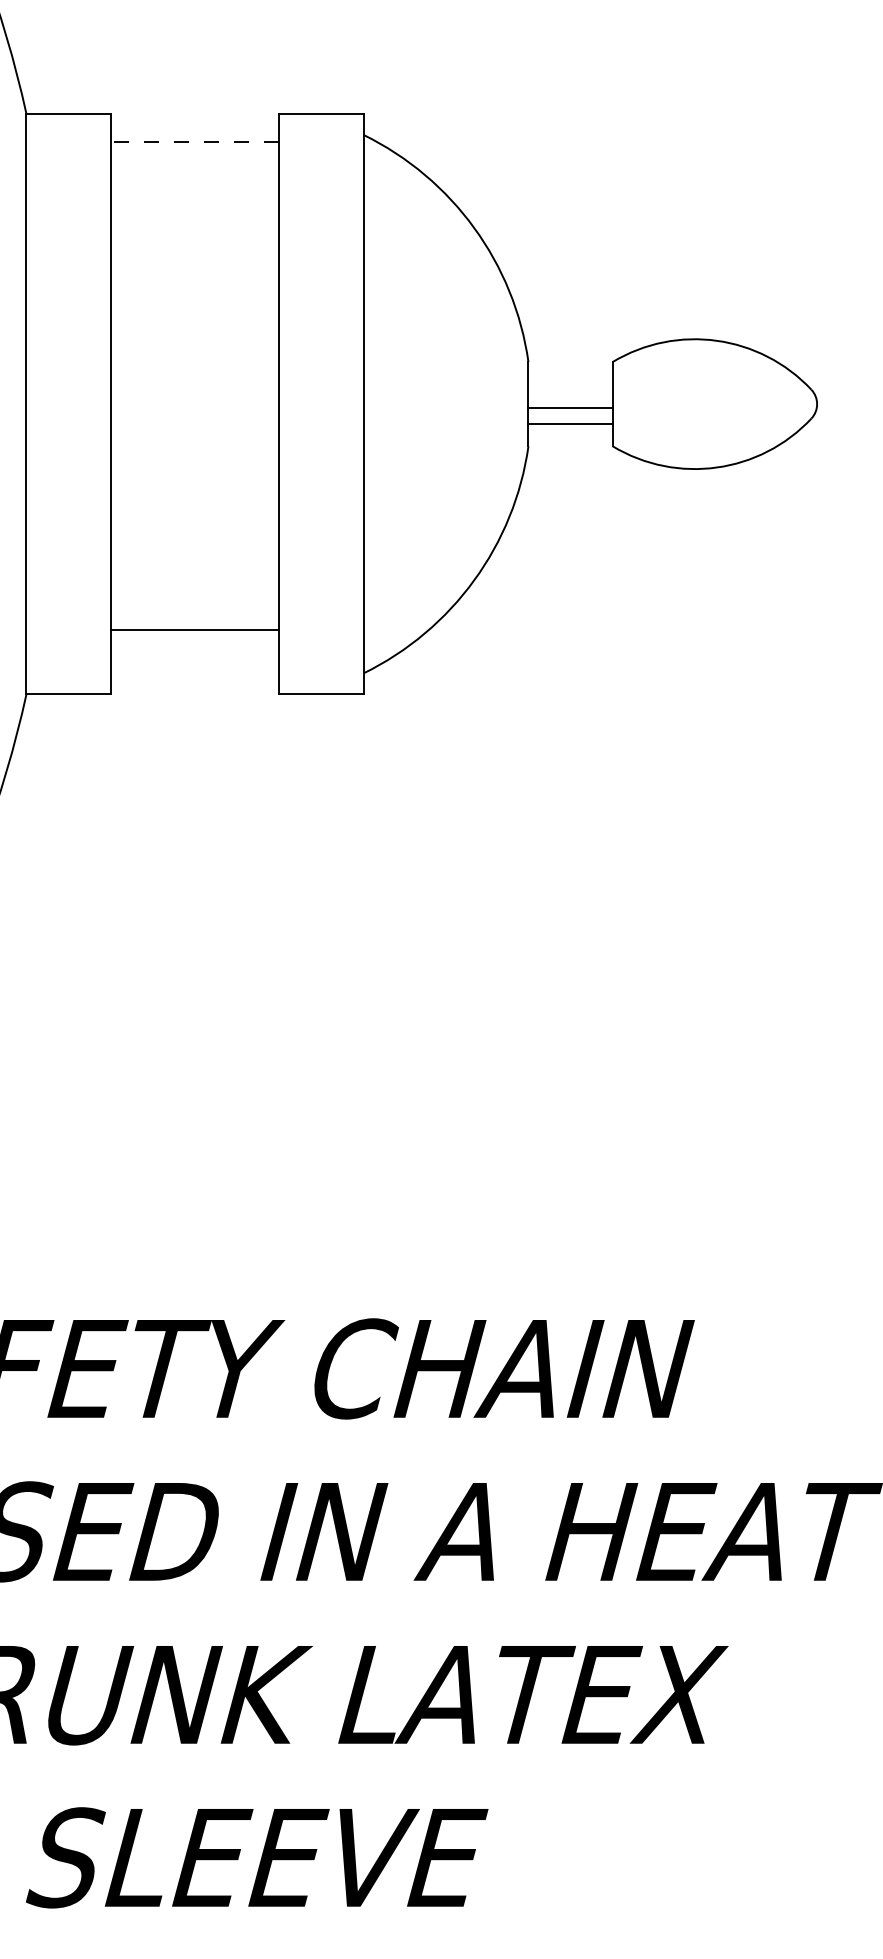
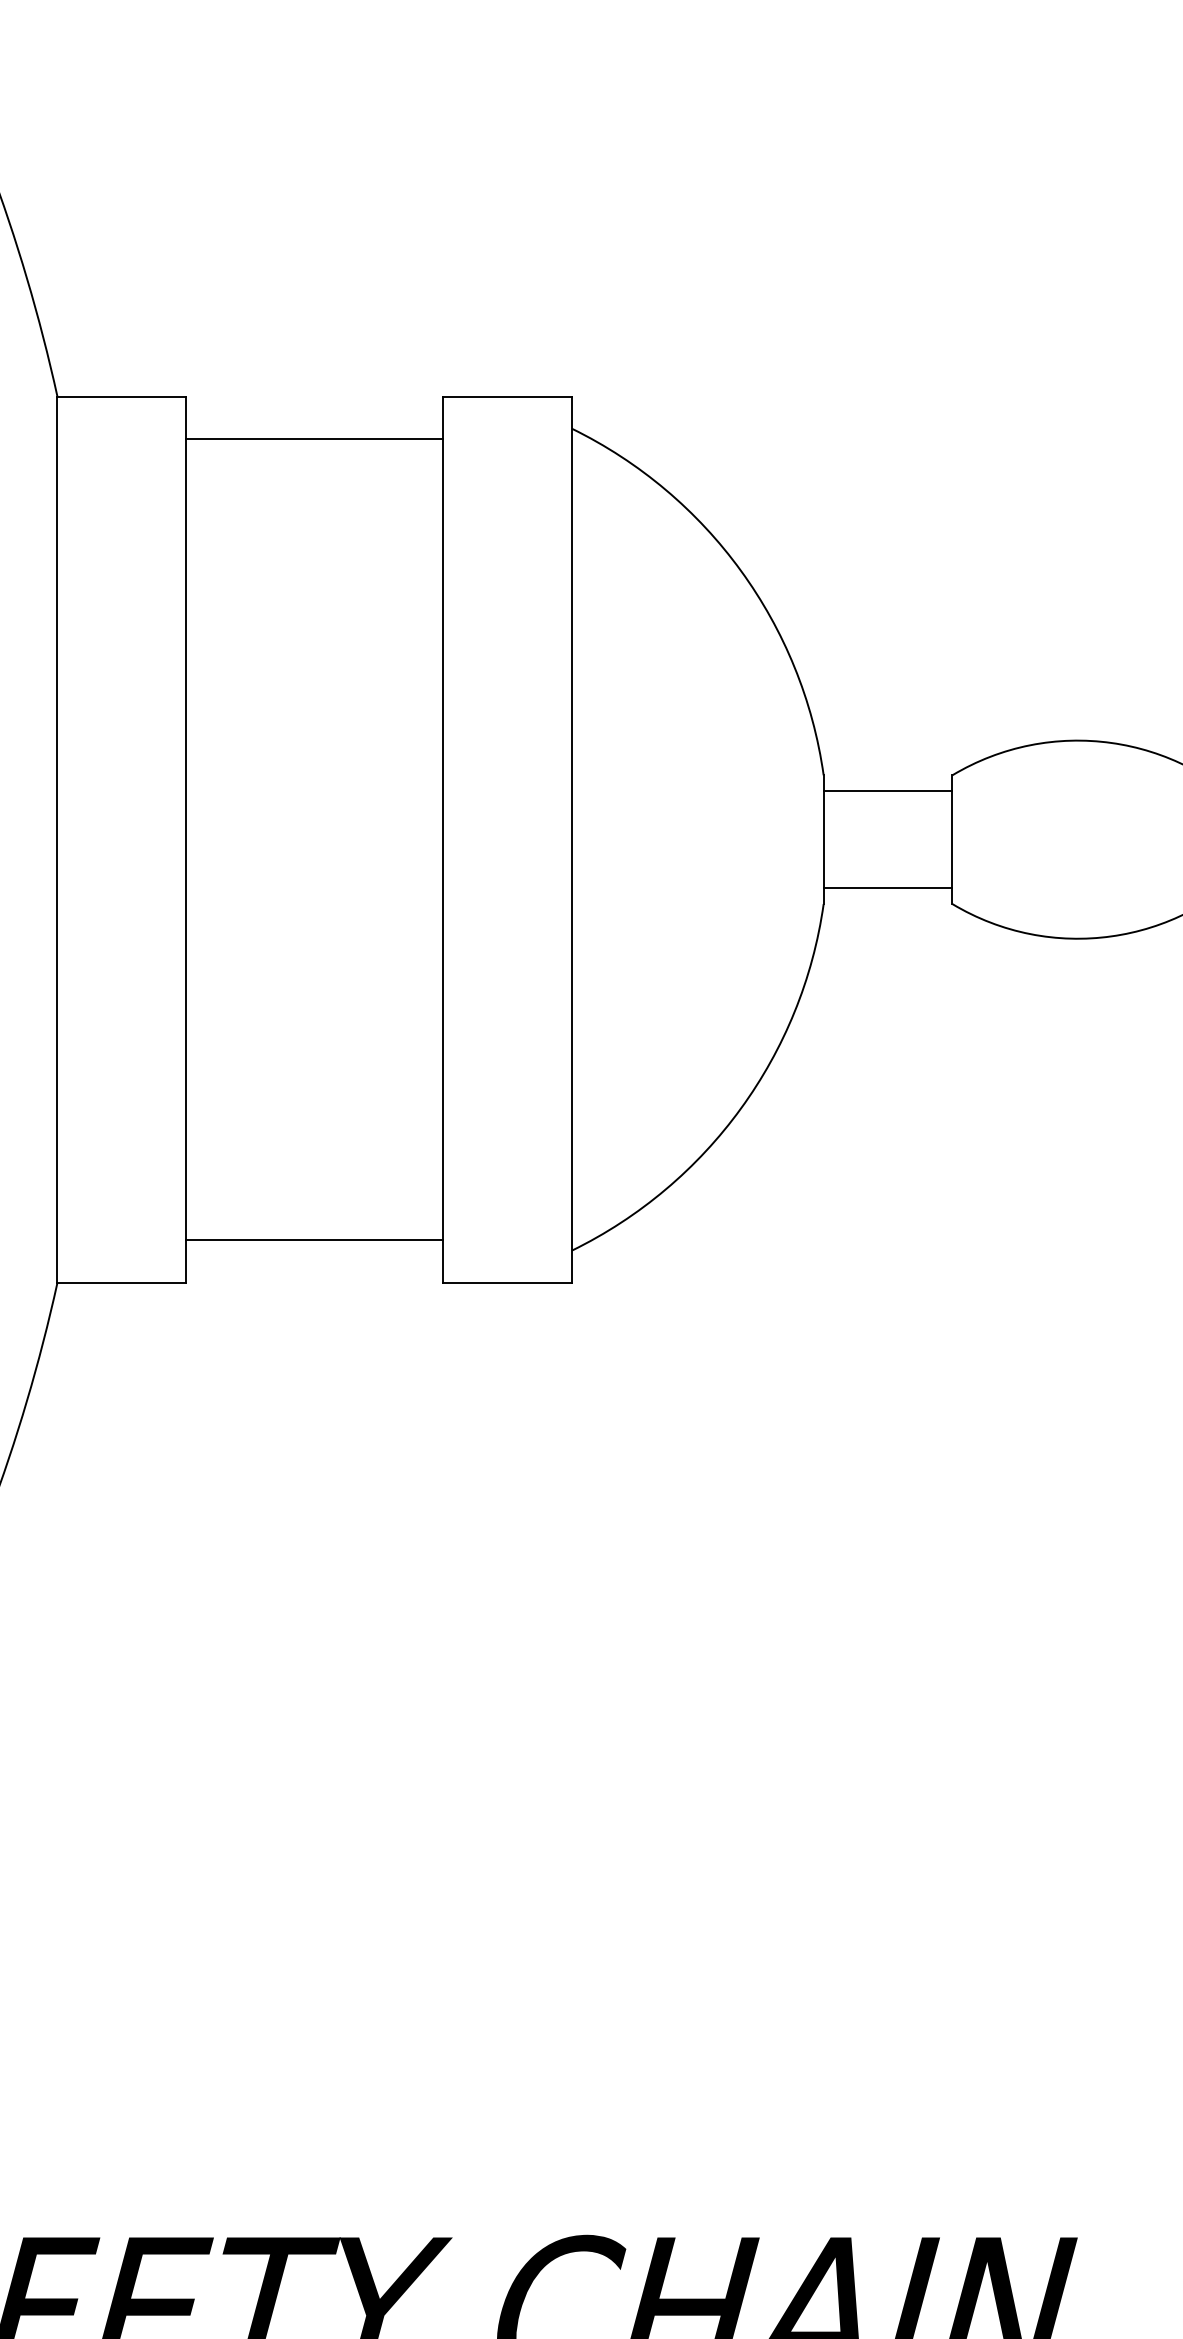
line: (194, 141) -> (313, 438), dashed -> solid
line: (570, 407) -> (887, 887), moved
line: (570, 423) -> (887, 791), moved
line: (194, 630) -> (313, 1240), moved

